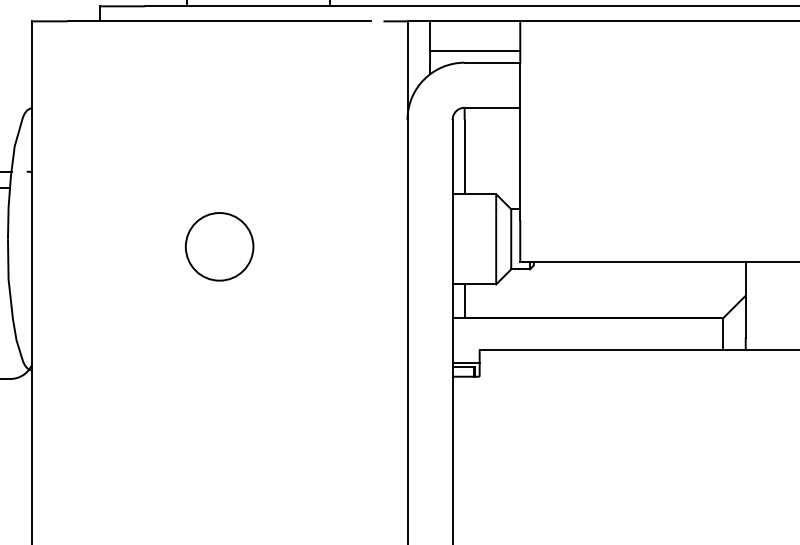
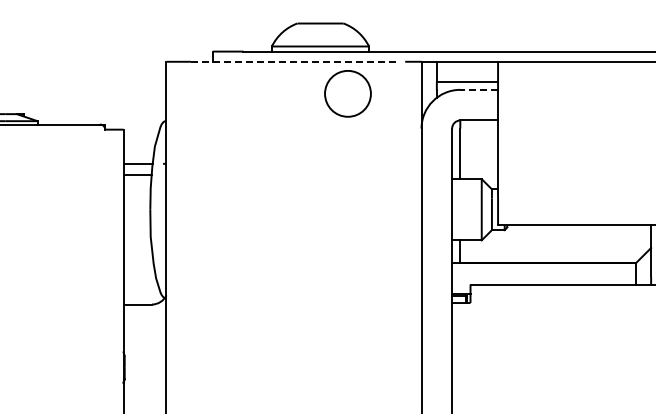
line: (220, 20) -> (294, 61), solid -> dashed
line: (492, 62) -> (479, 89), solid -> dashed
circle: (218, 246) -> (347, 93), moved

